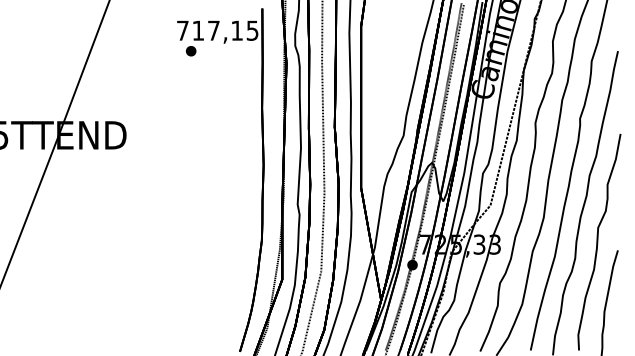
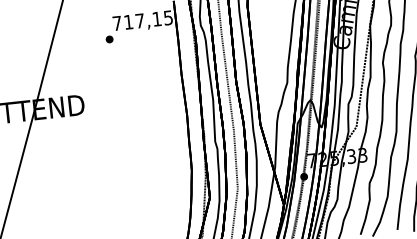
part: (191, 51) -> (109, 39), moved

